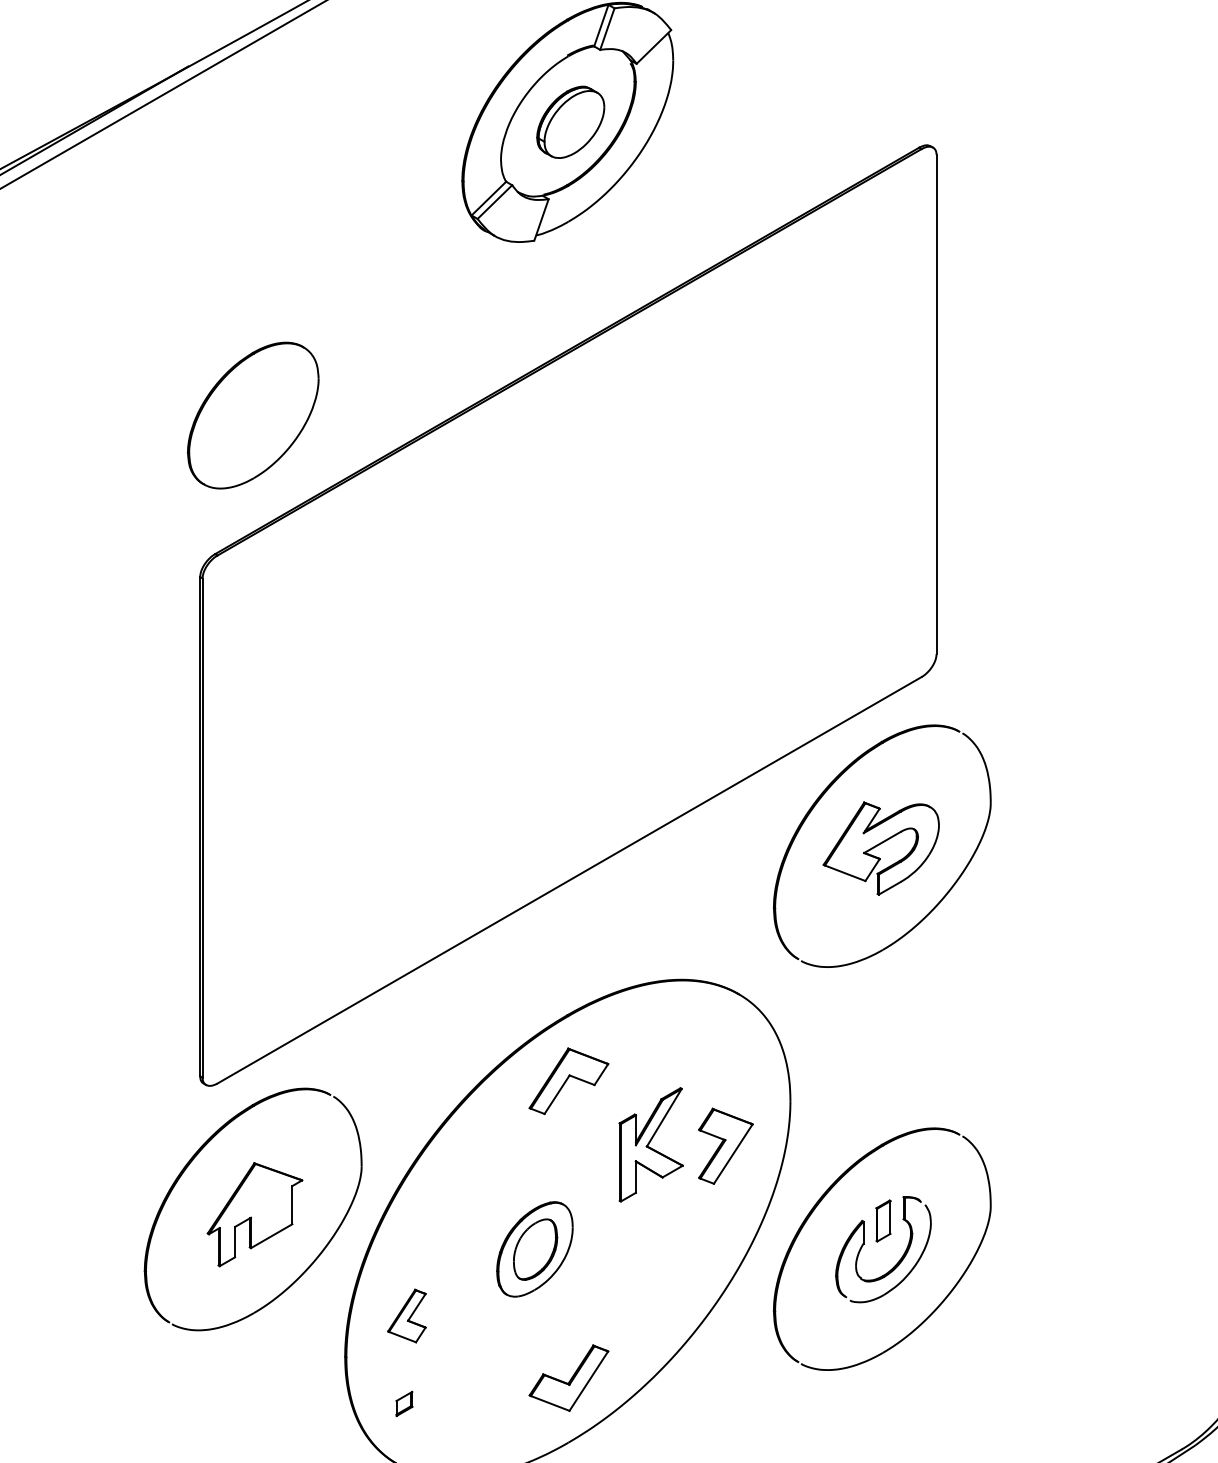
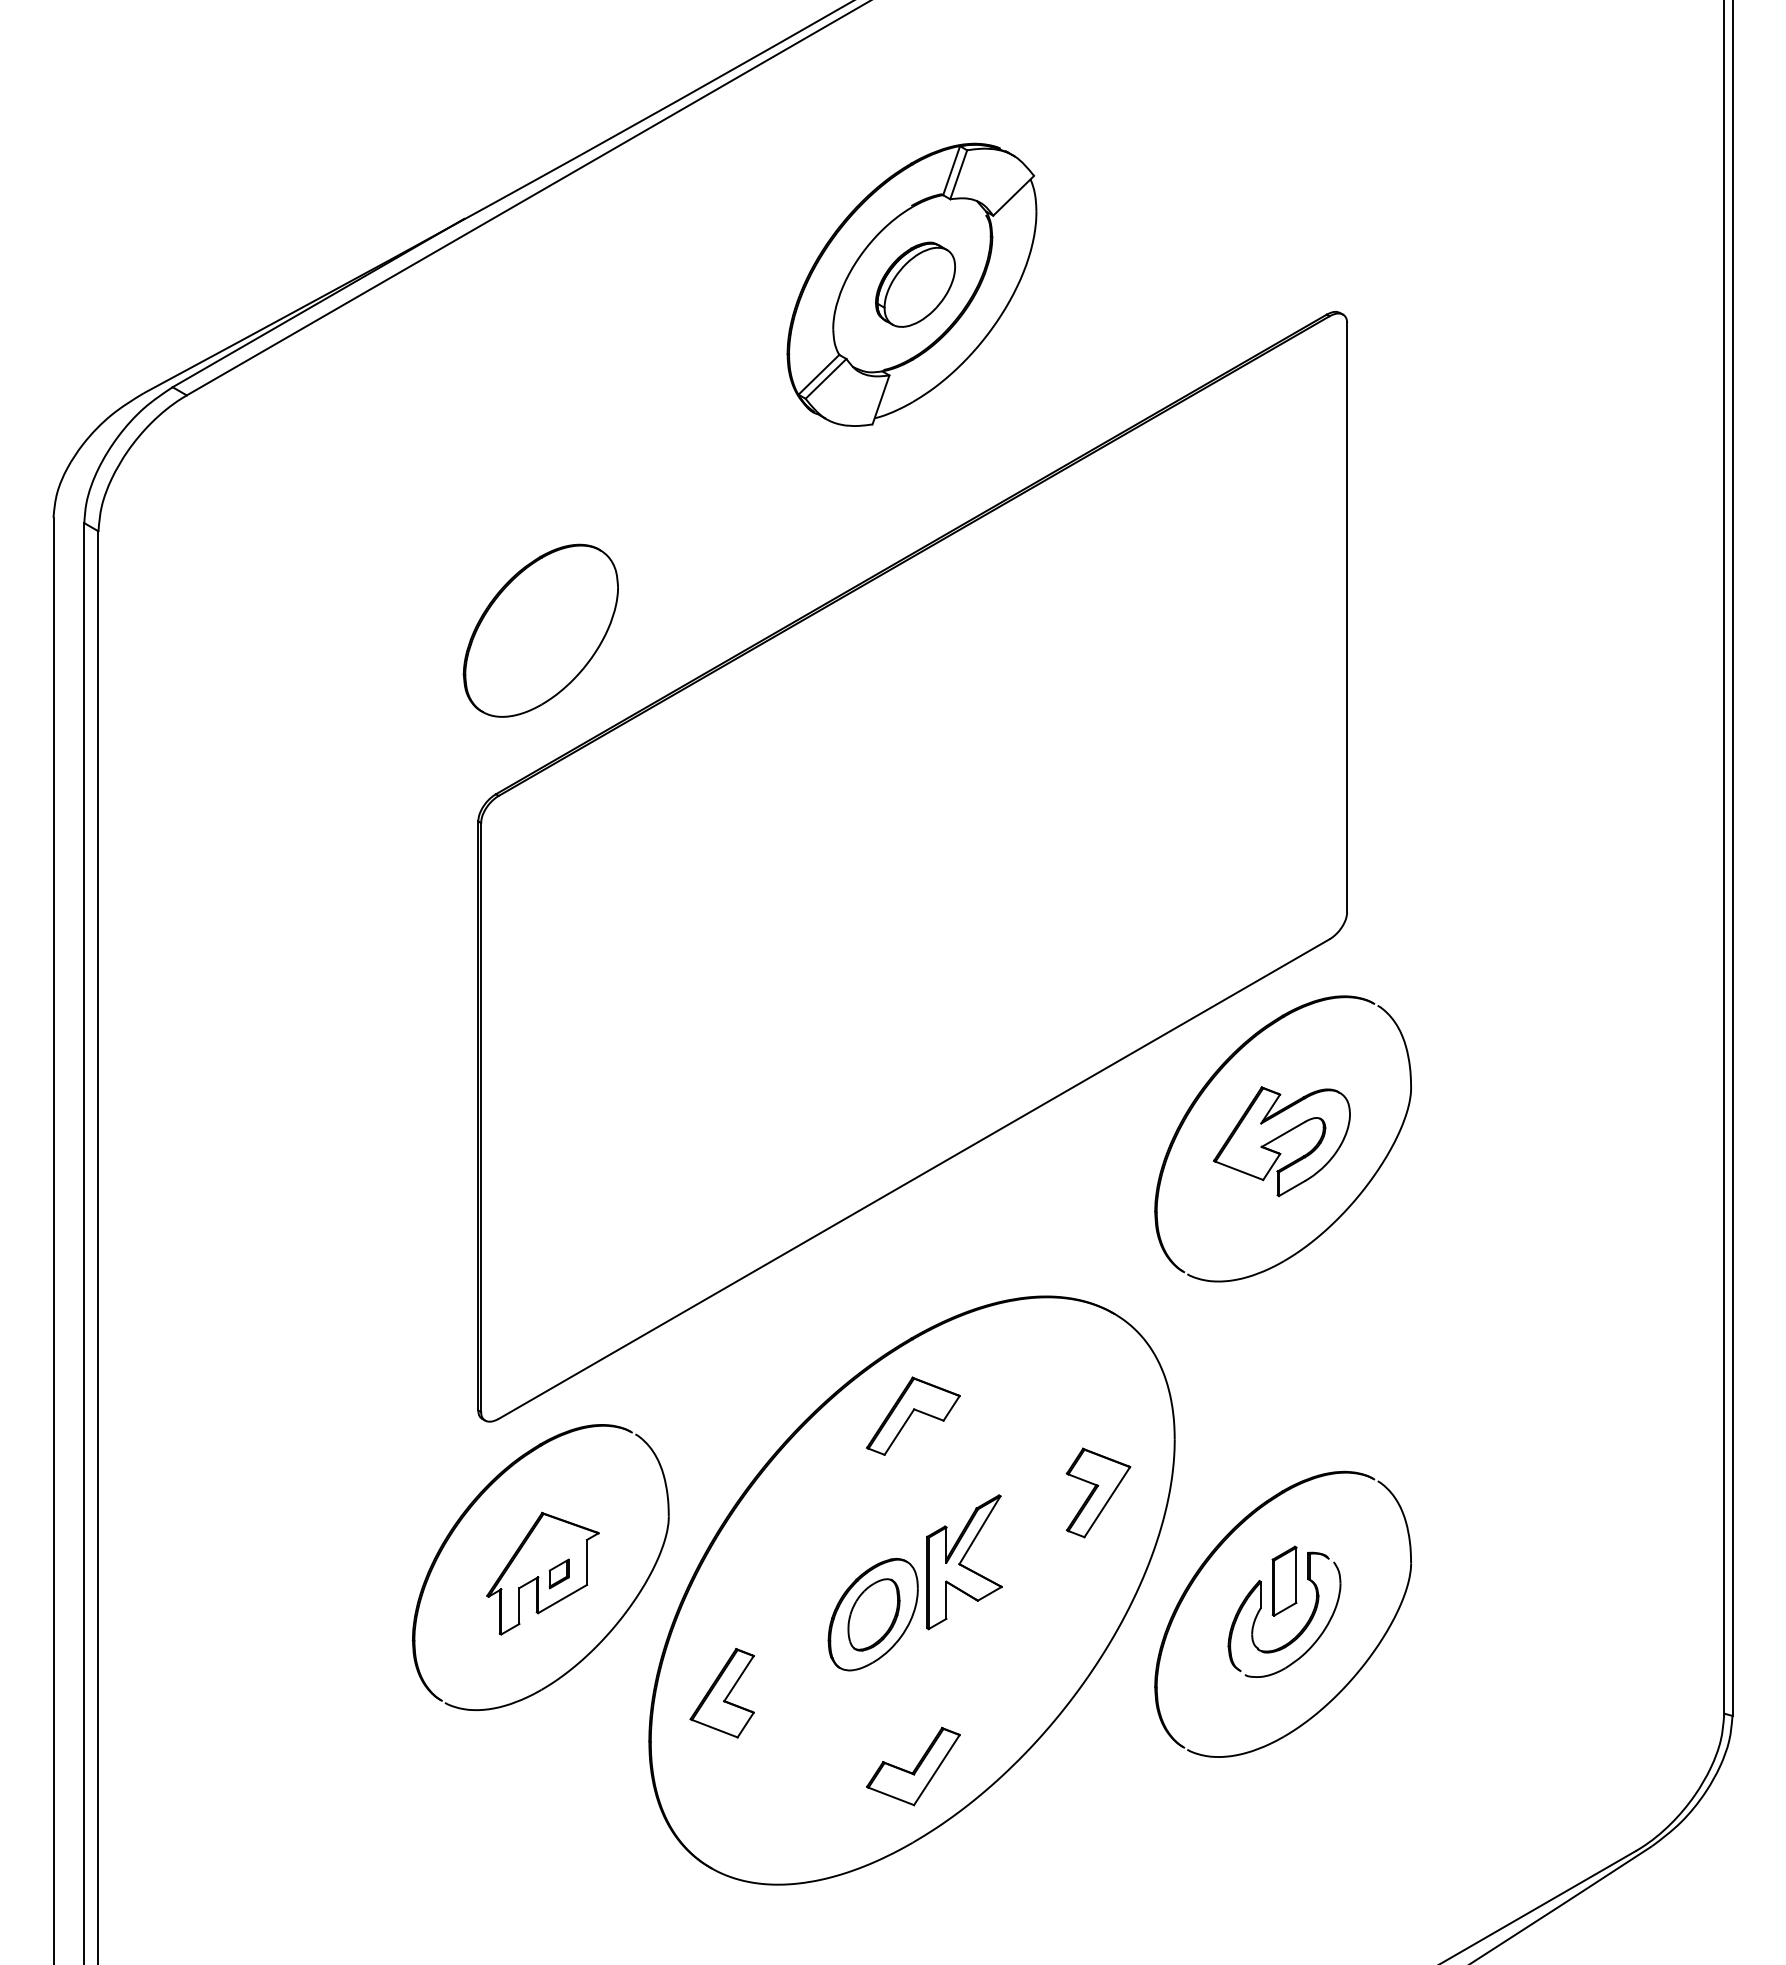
part: (651, 1145) -> (964, 1562), moved
part: (883, 1220) -> (1284, 1580), size x1.43
part: (406, 1316) -> (721, 1693), size x1.43
part: (403, 1403) -> (558, 1573), moved

